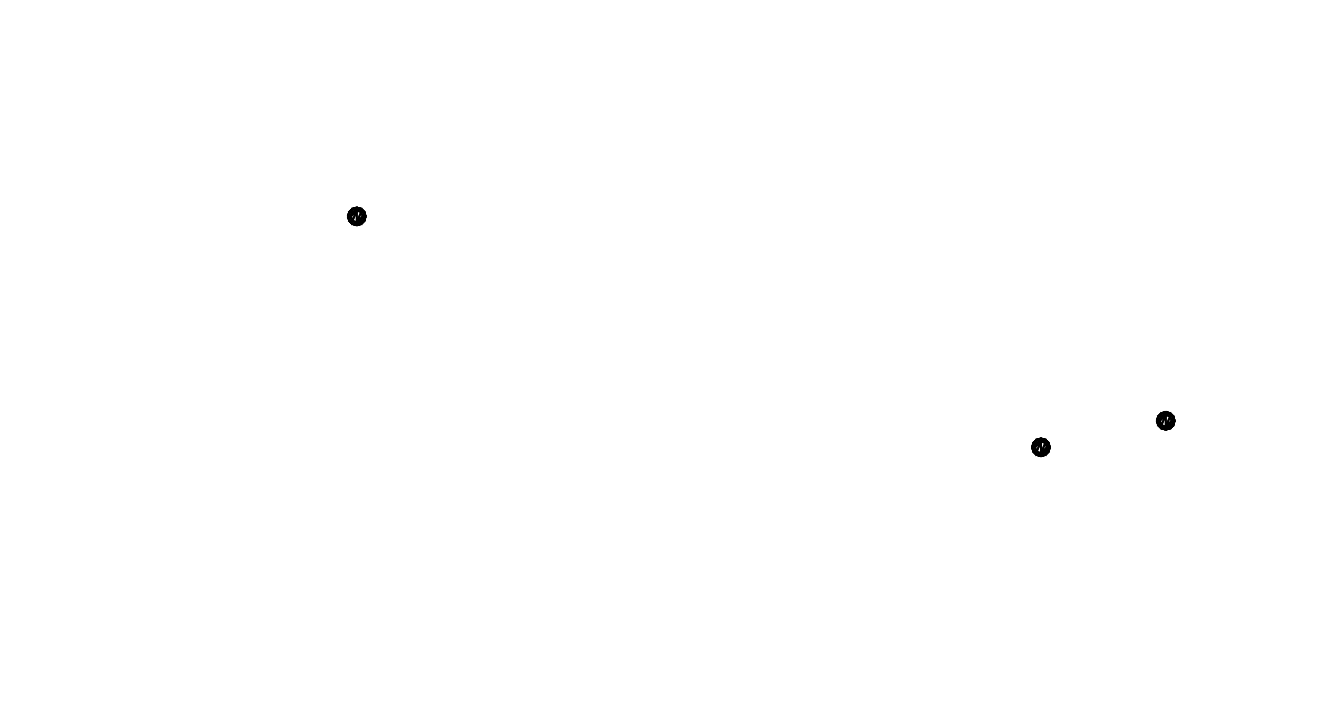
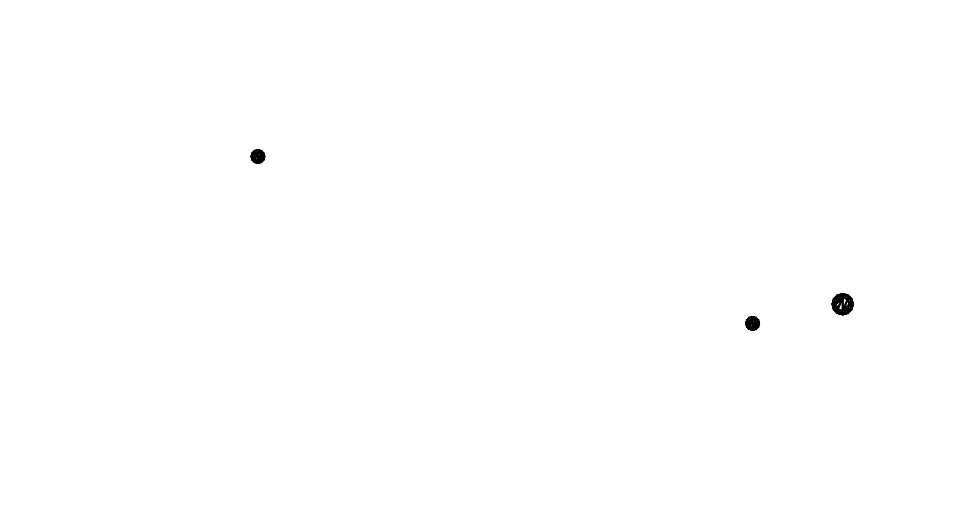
part: (1165, 420) -> (842, 304), size x1.6

